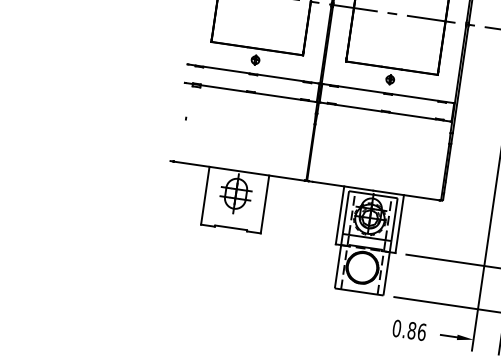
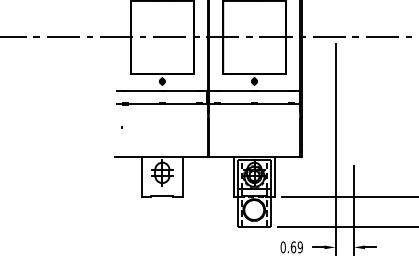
text: (416, 331) -> (296, 247), 0.86 -> 0.69

